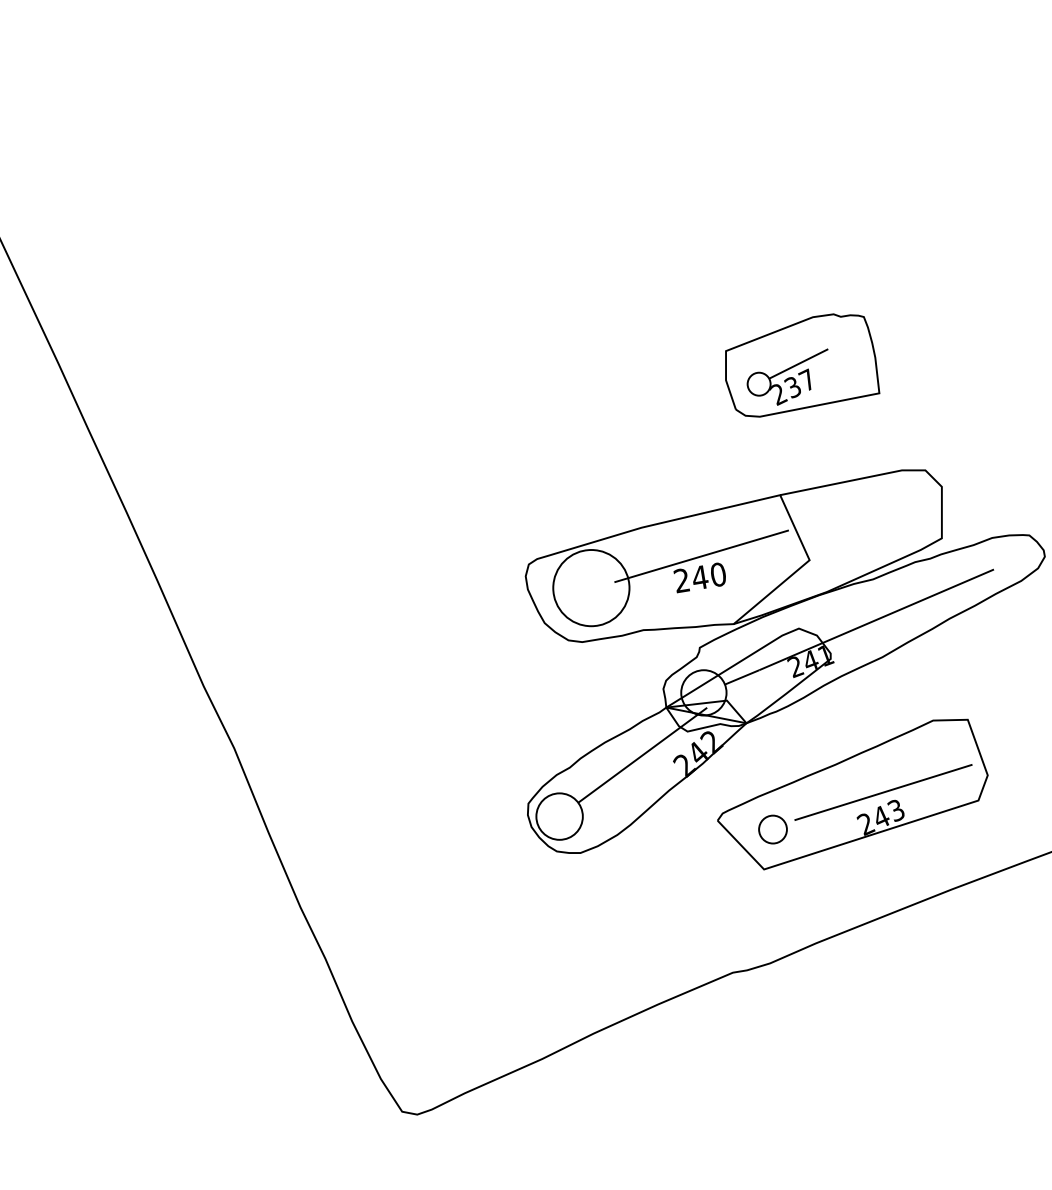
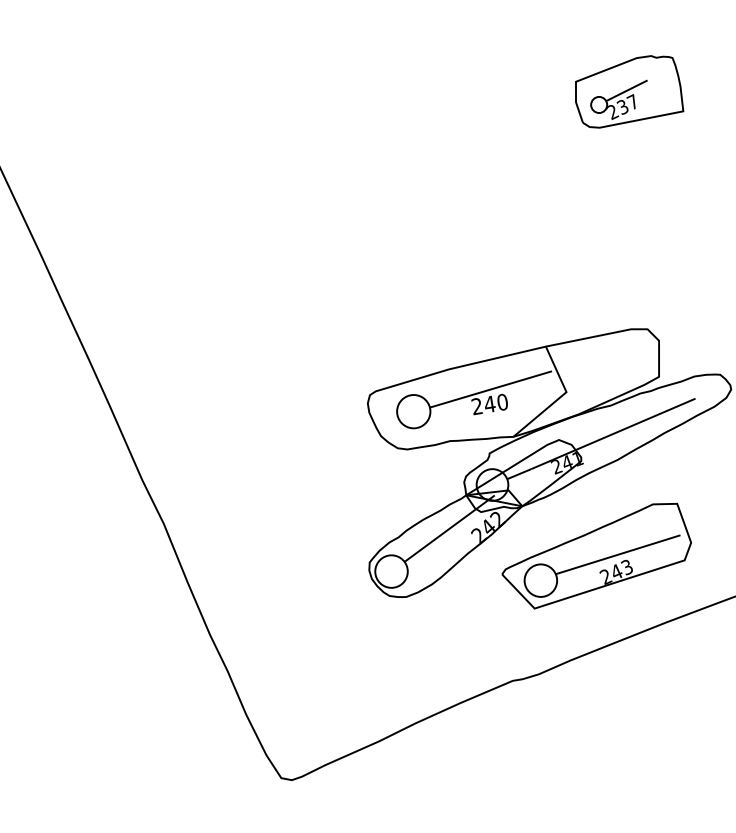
part: (802, 364) -> (629, 91), moved
circle: (591, 587) -> (413, 411), size x0.62
circle: (772, 829) -> (540, 580), size x1.67

